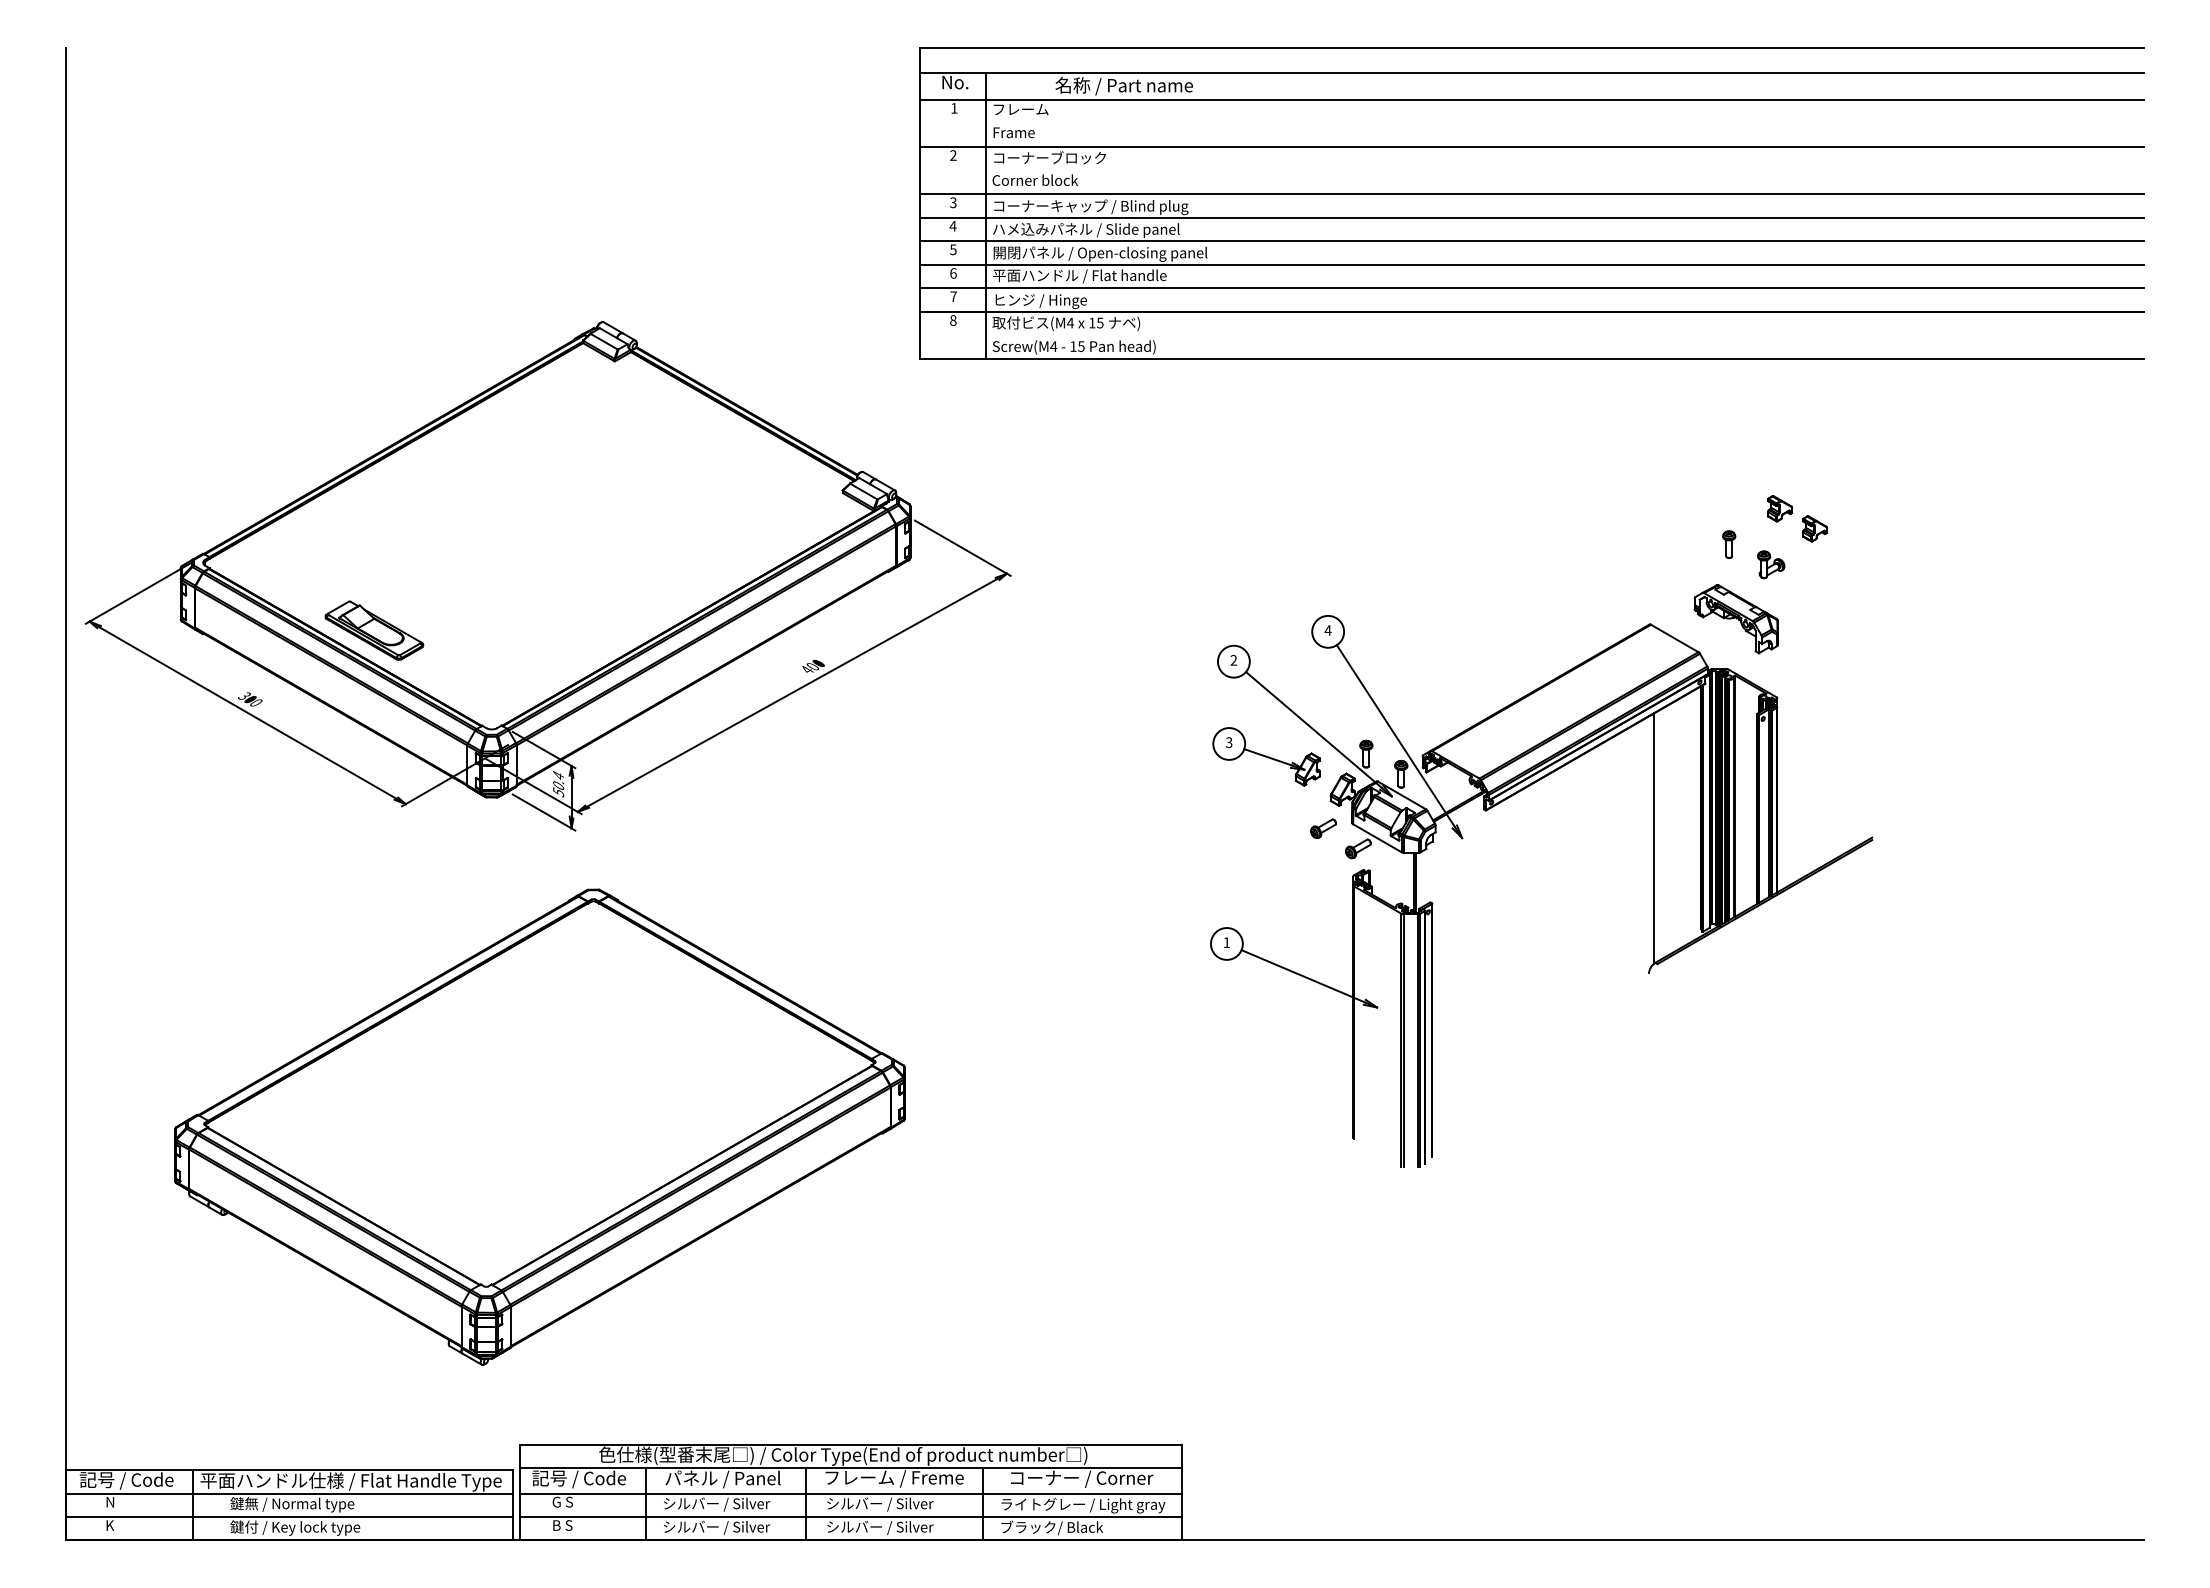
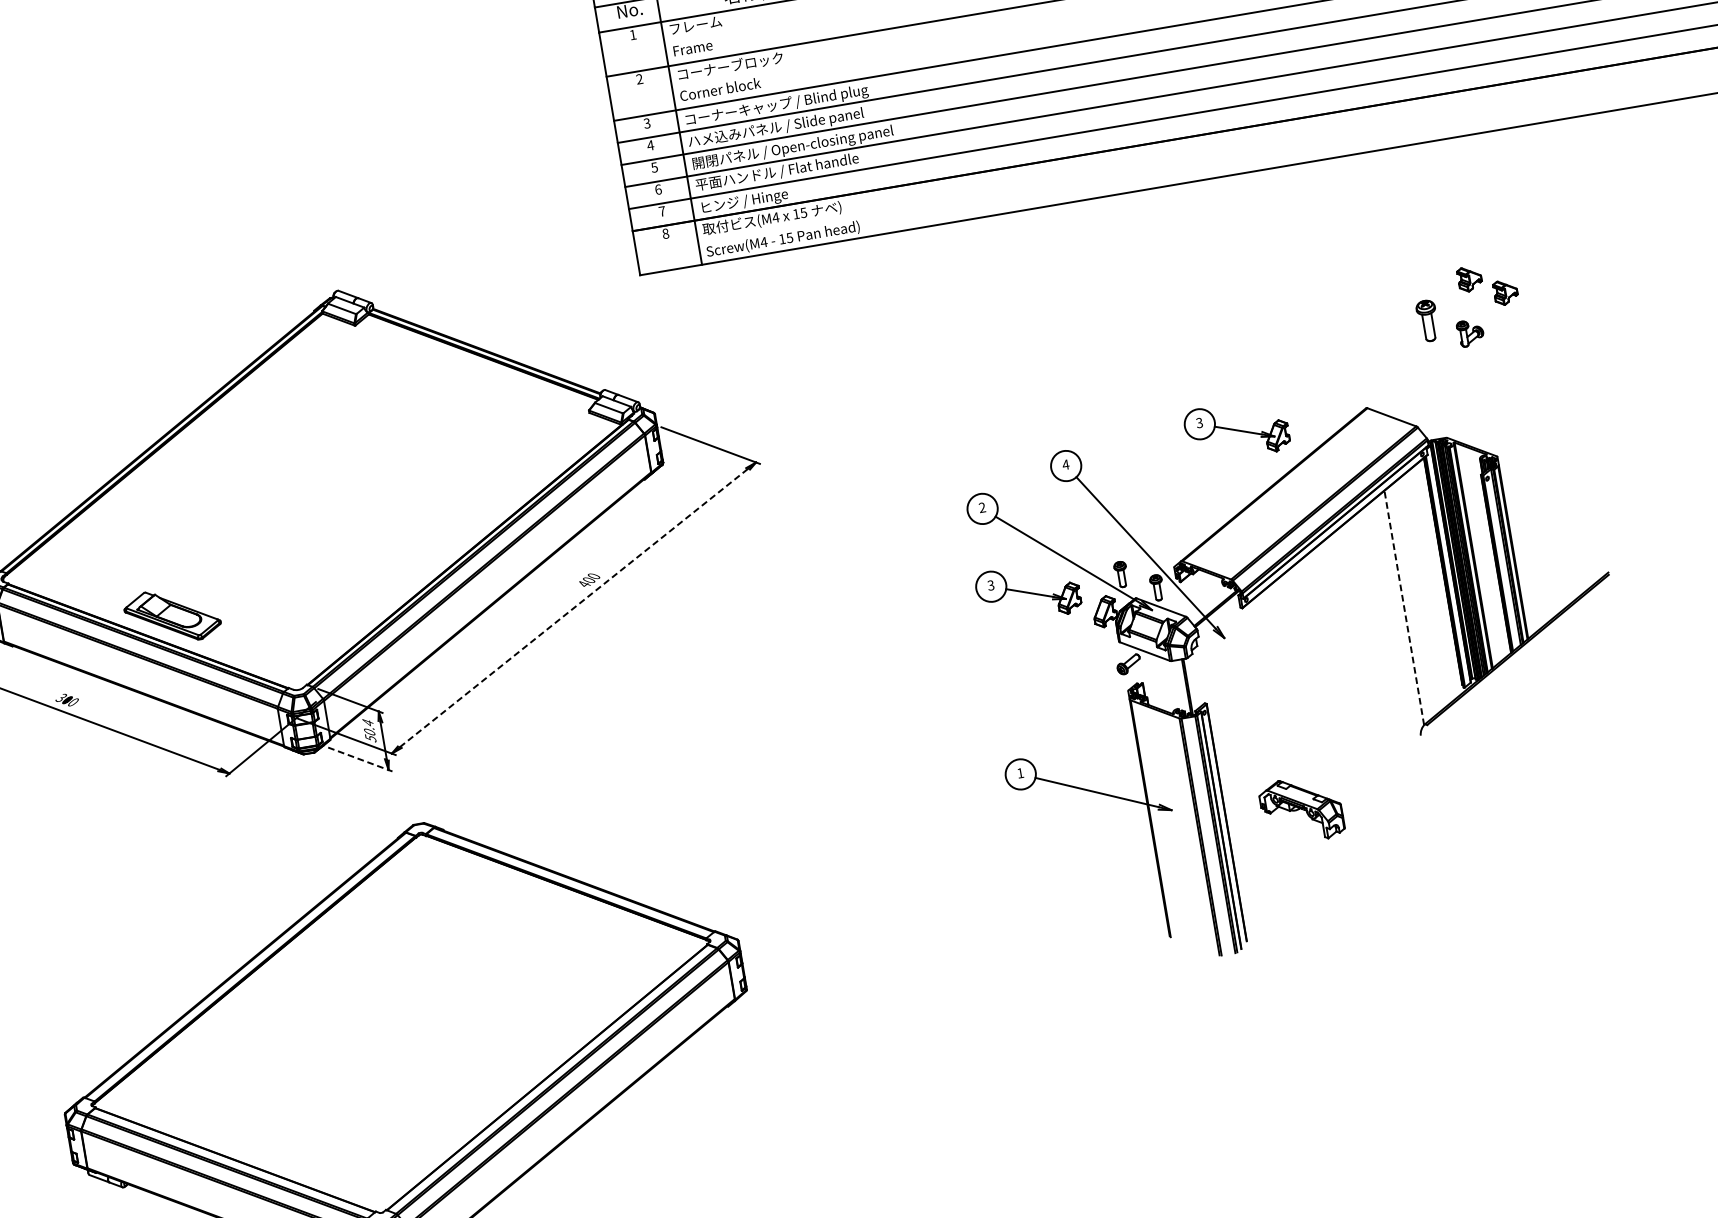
part: (1729, 544) -> (1428, 320), size x1.6
part: (1735, 619) -> (1301, 810), moved
part: (1511, 624) -> (1236, 430), added
line: (792, 692) -> (574, 607), solid -> dashed
line: (544, 812) -> (360, 759), solid -> dashed
part: (1323, 828) -> (1092, 650), removed
line: (1654, 837) -> (1404, 606), solid -> dashed

